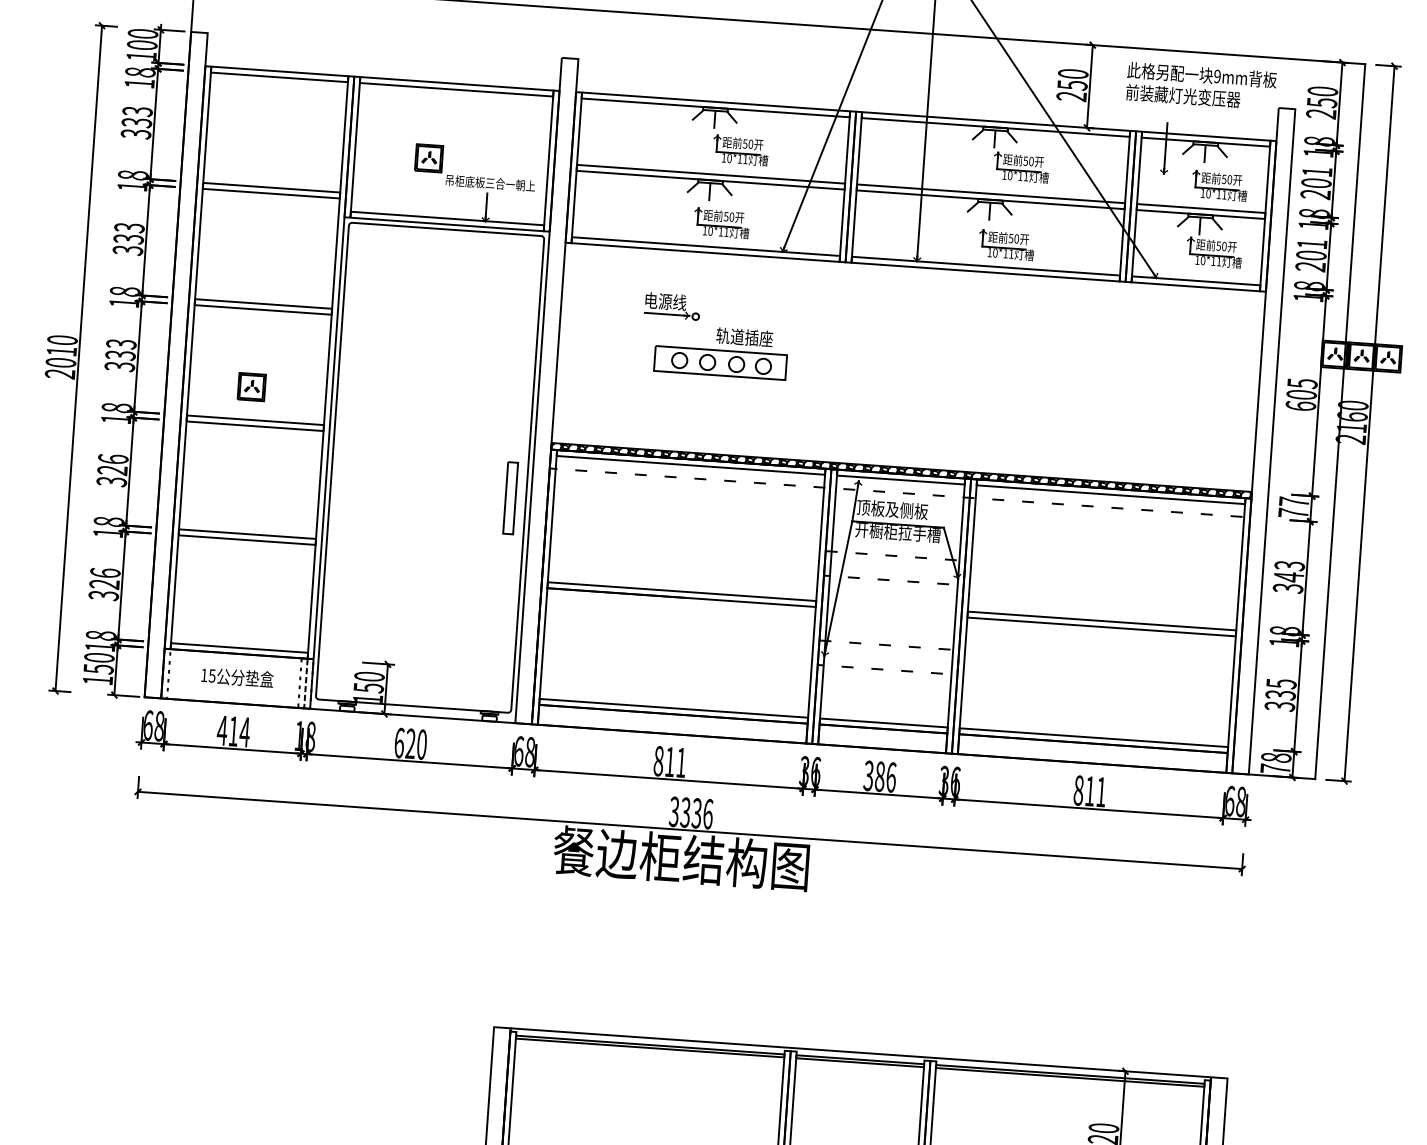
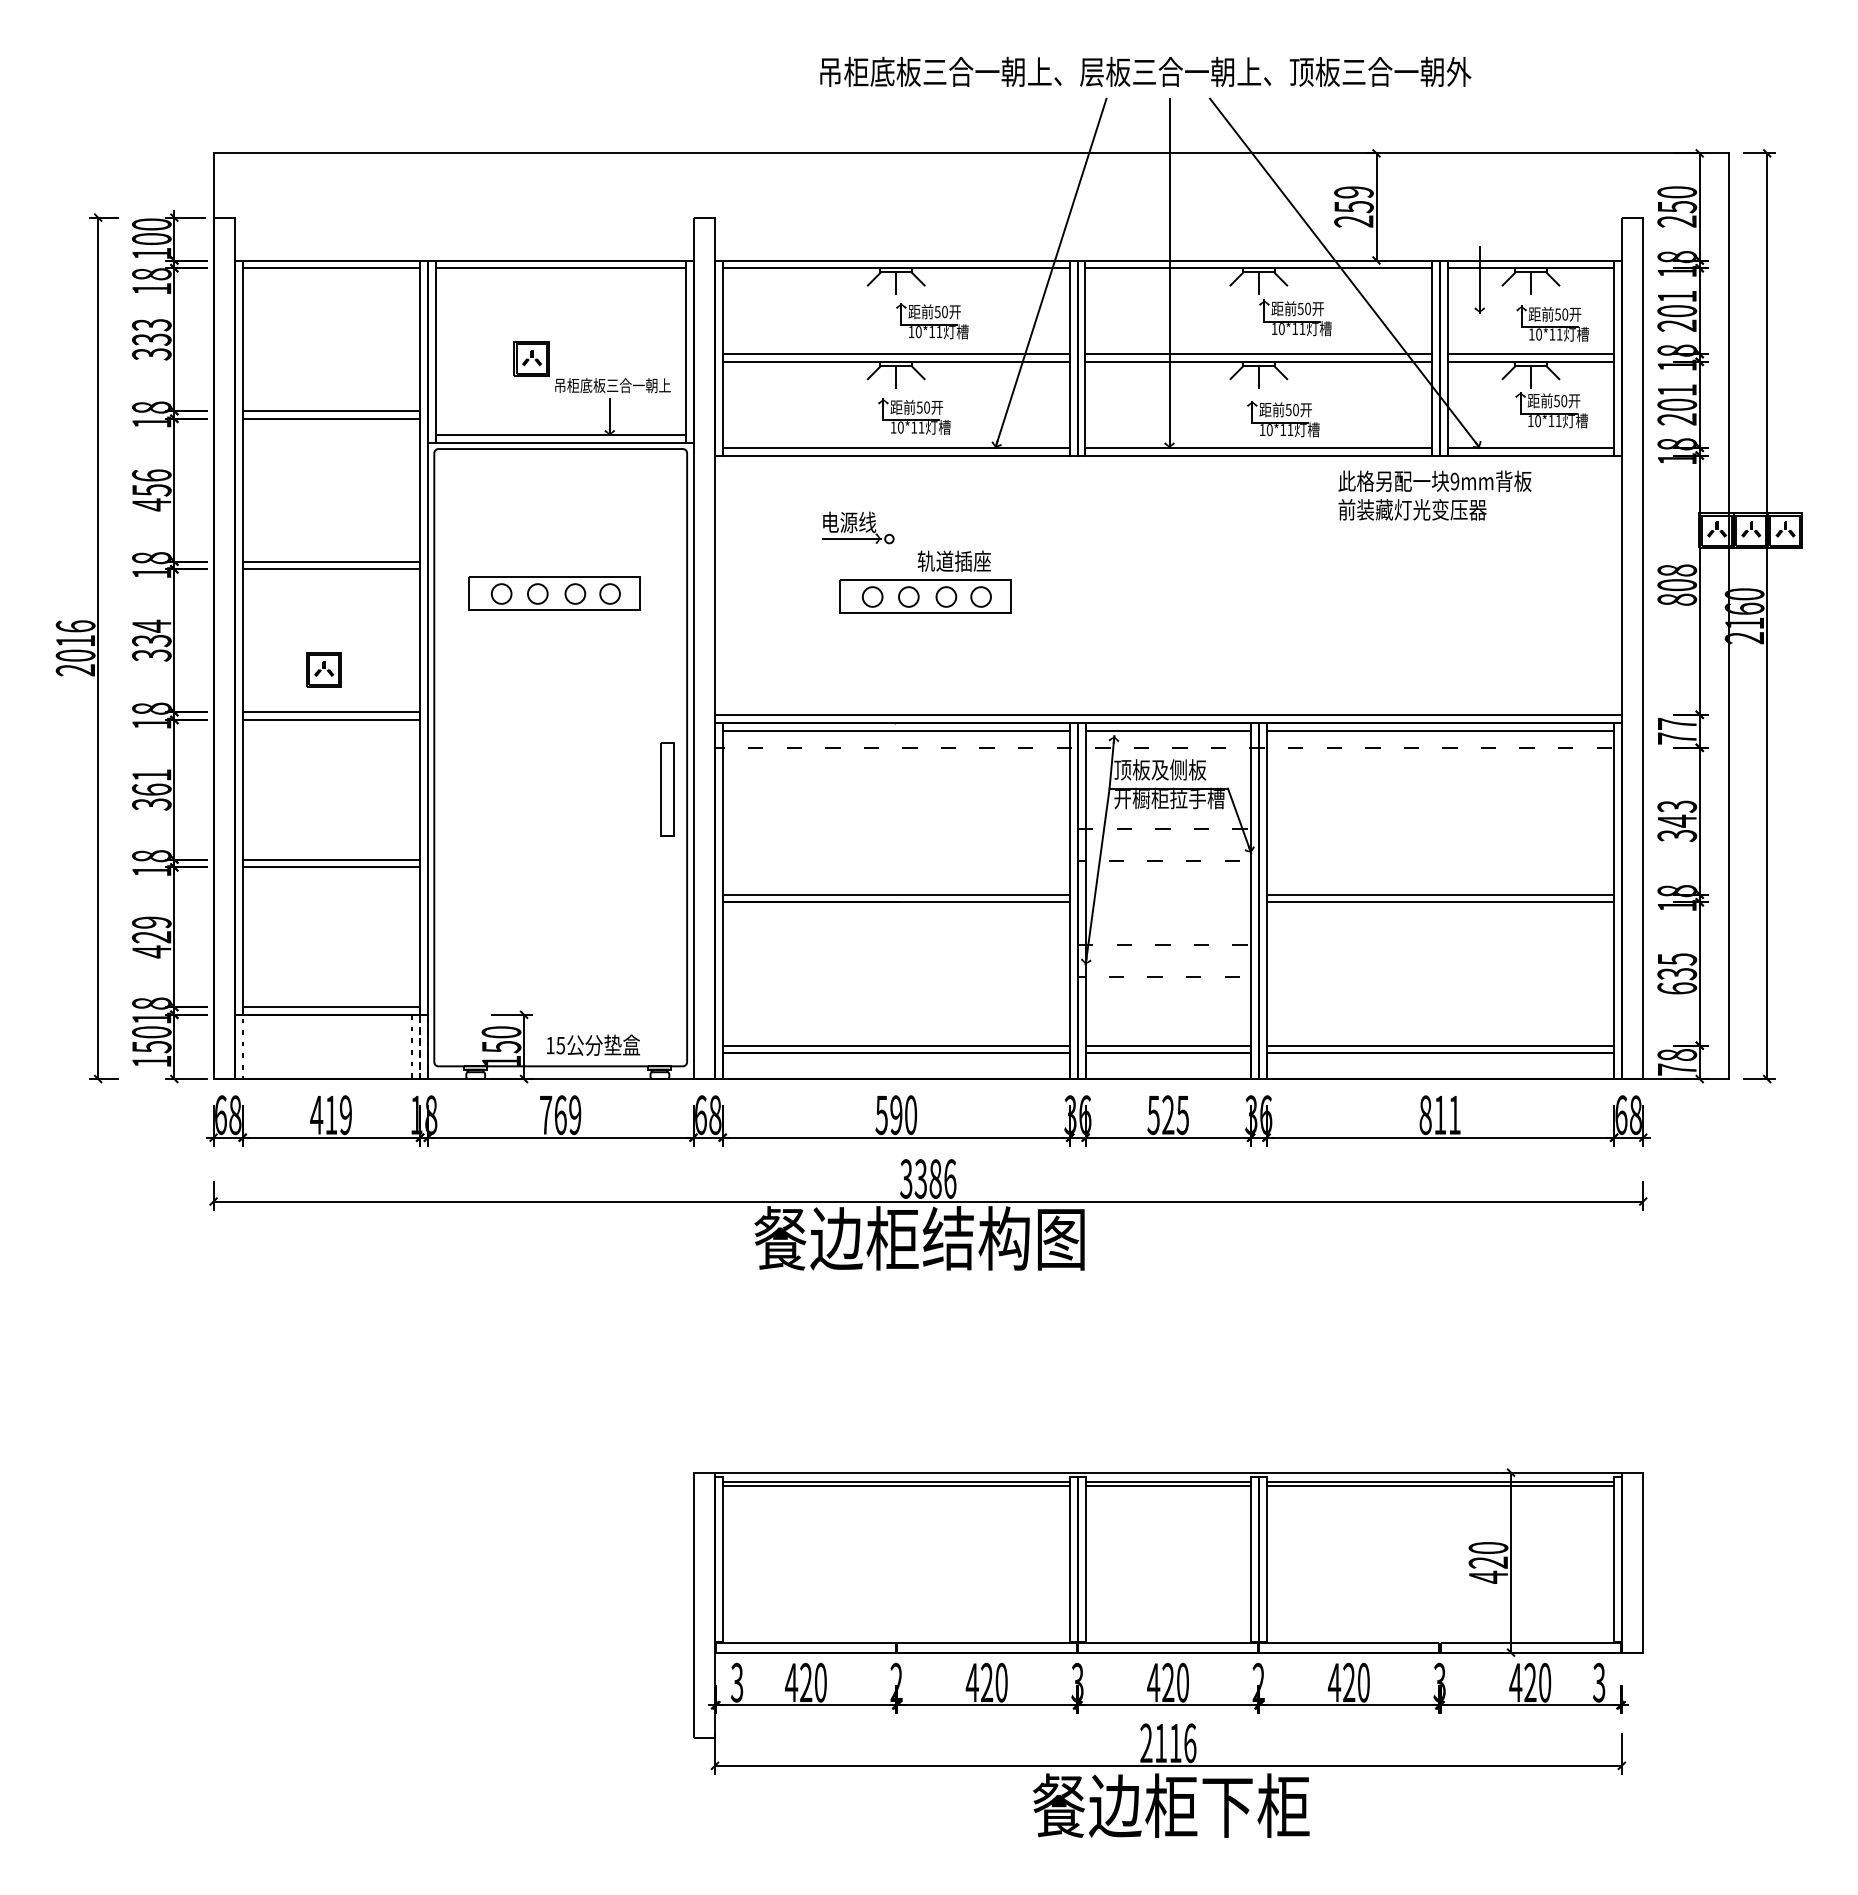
text: (1072, 74) -> (1353, 192), 250 -> 259
text: (1200, 86) -> (1434, 495), moved
text: (128, 239) -> (151, 490), 333 -> 456
text: (62, 340) -> (75, 626), 2010 -> 2016
part: (434, 340) -> (554, 593), added
text: (121, 343) -> (151, 625), 333 -> 334
text: (1301, 394) -> (1677, 584), 605 -> 808
text: (112, 464) -> (151, 782), 326 -> 361
hatch: (901, 470) -> (1168, 718), removed
text: (104, 584) -> (151, 937), 326 -> 429
text: (237, 676) -> (593, 1044), moved
text: (1280, 706) -> (1677, 988), 335 -> 635
text: (244, 732) -> (345, 1115), 414 -> 419
text: (410, 744) -> (560, 1115), 620 -> 769
text: (670, 762) -> (896, 1115), 811 -> 590
text: (880, 776) -> (1168, 1115), 386 -> 525
text: (696, 813) -> (935, 1178), 3336 -> 3386

